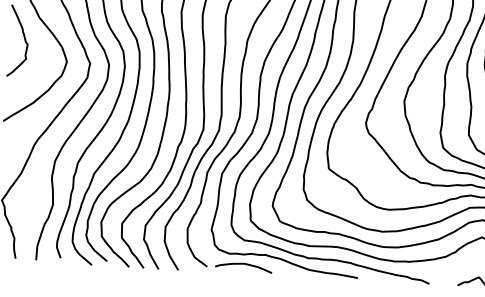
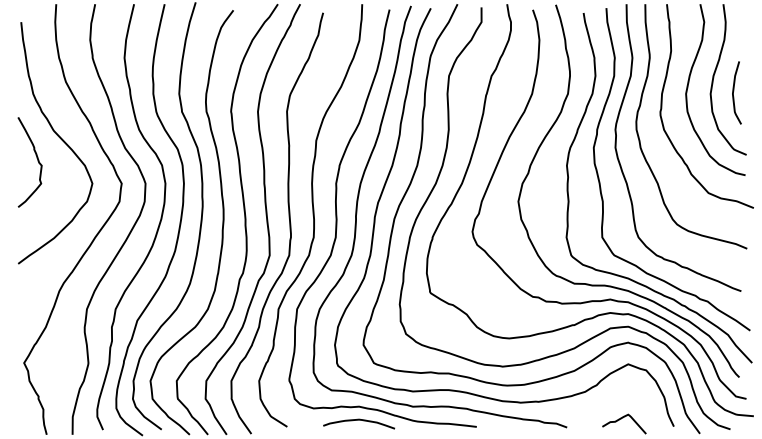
curve: (244, 264) -> (359, 420), moved

